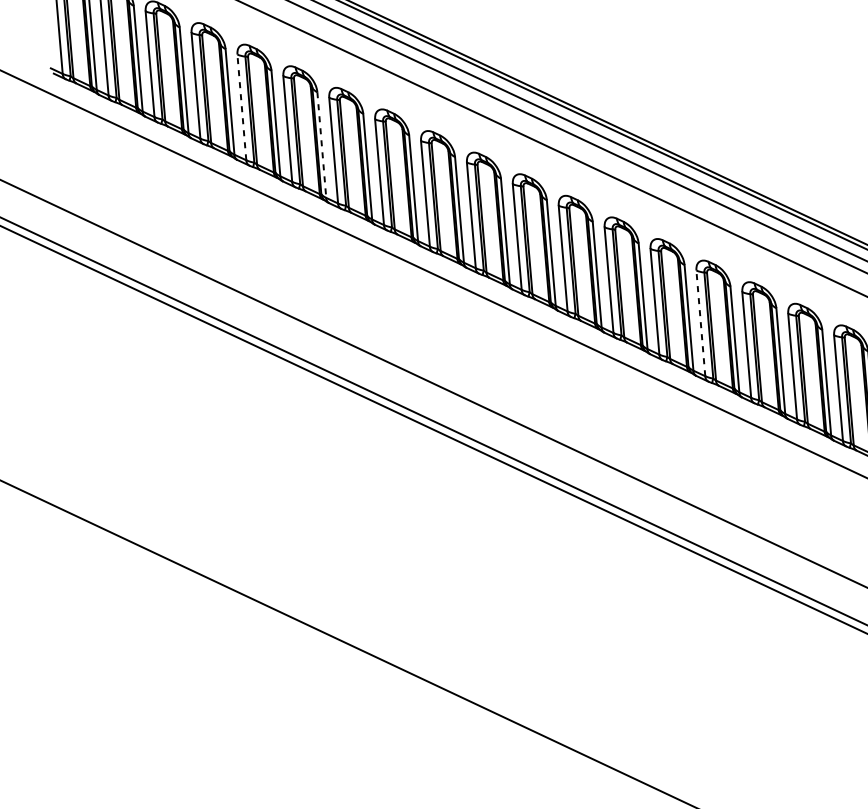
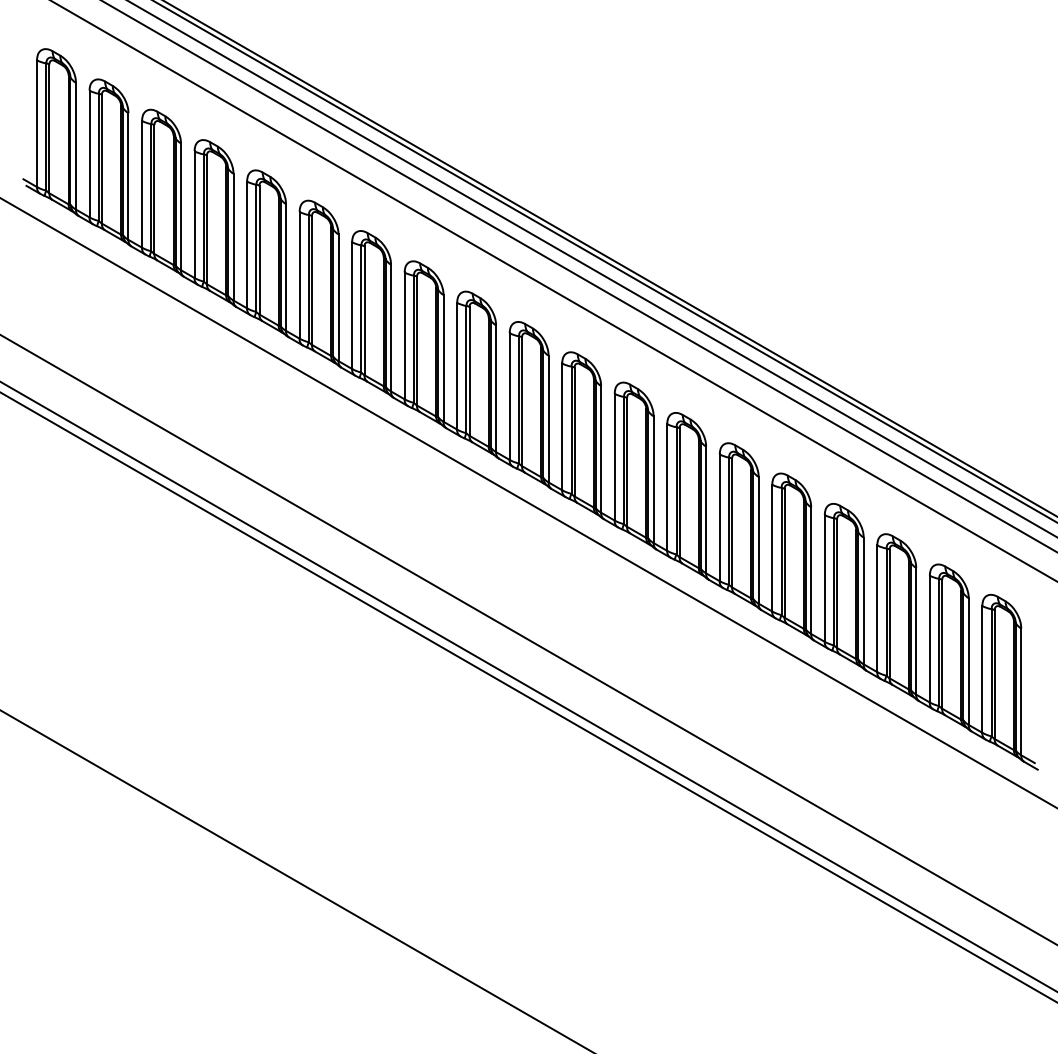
line: (242, 107) -> (247, 244), dashed -> solid
line: (321, 145) -> (338, 298), dashed -> solid
line: (701, 322) -> (772, 547), dashed -> solid

